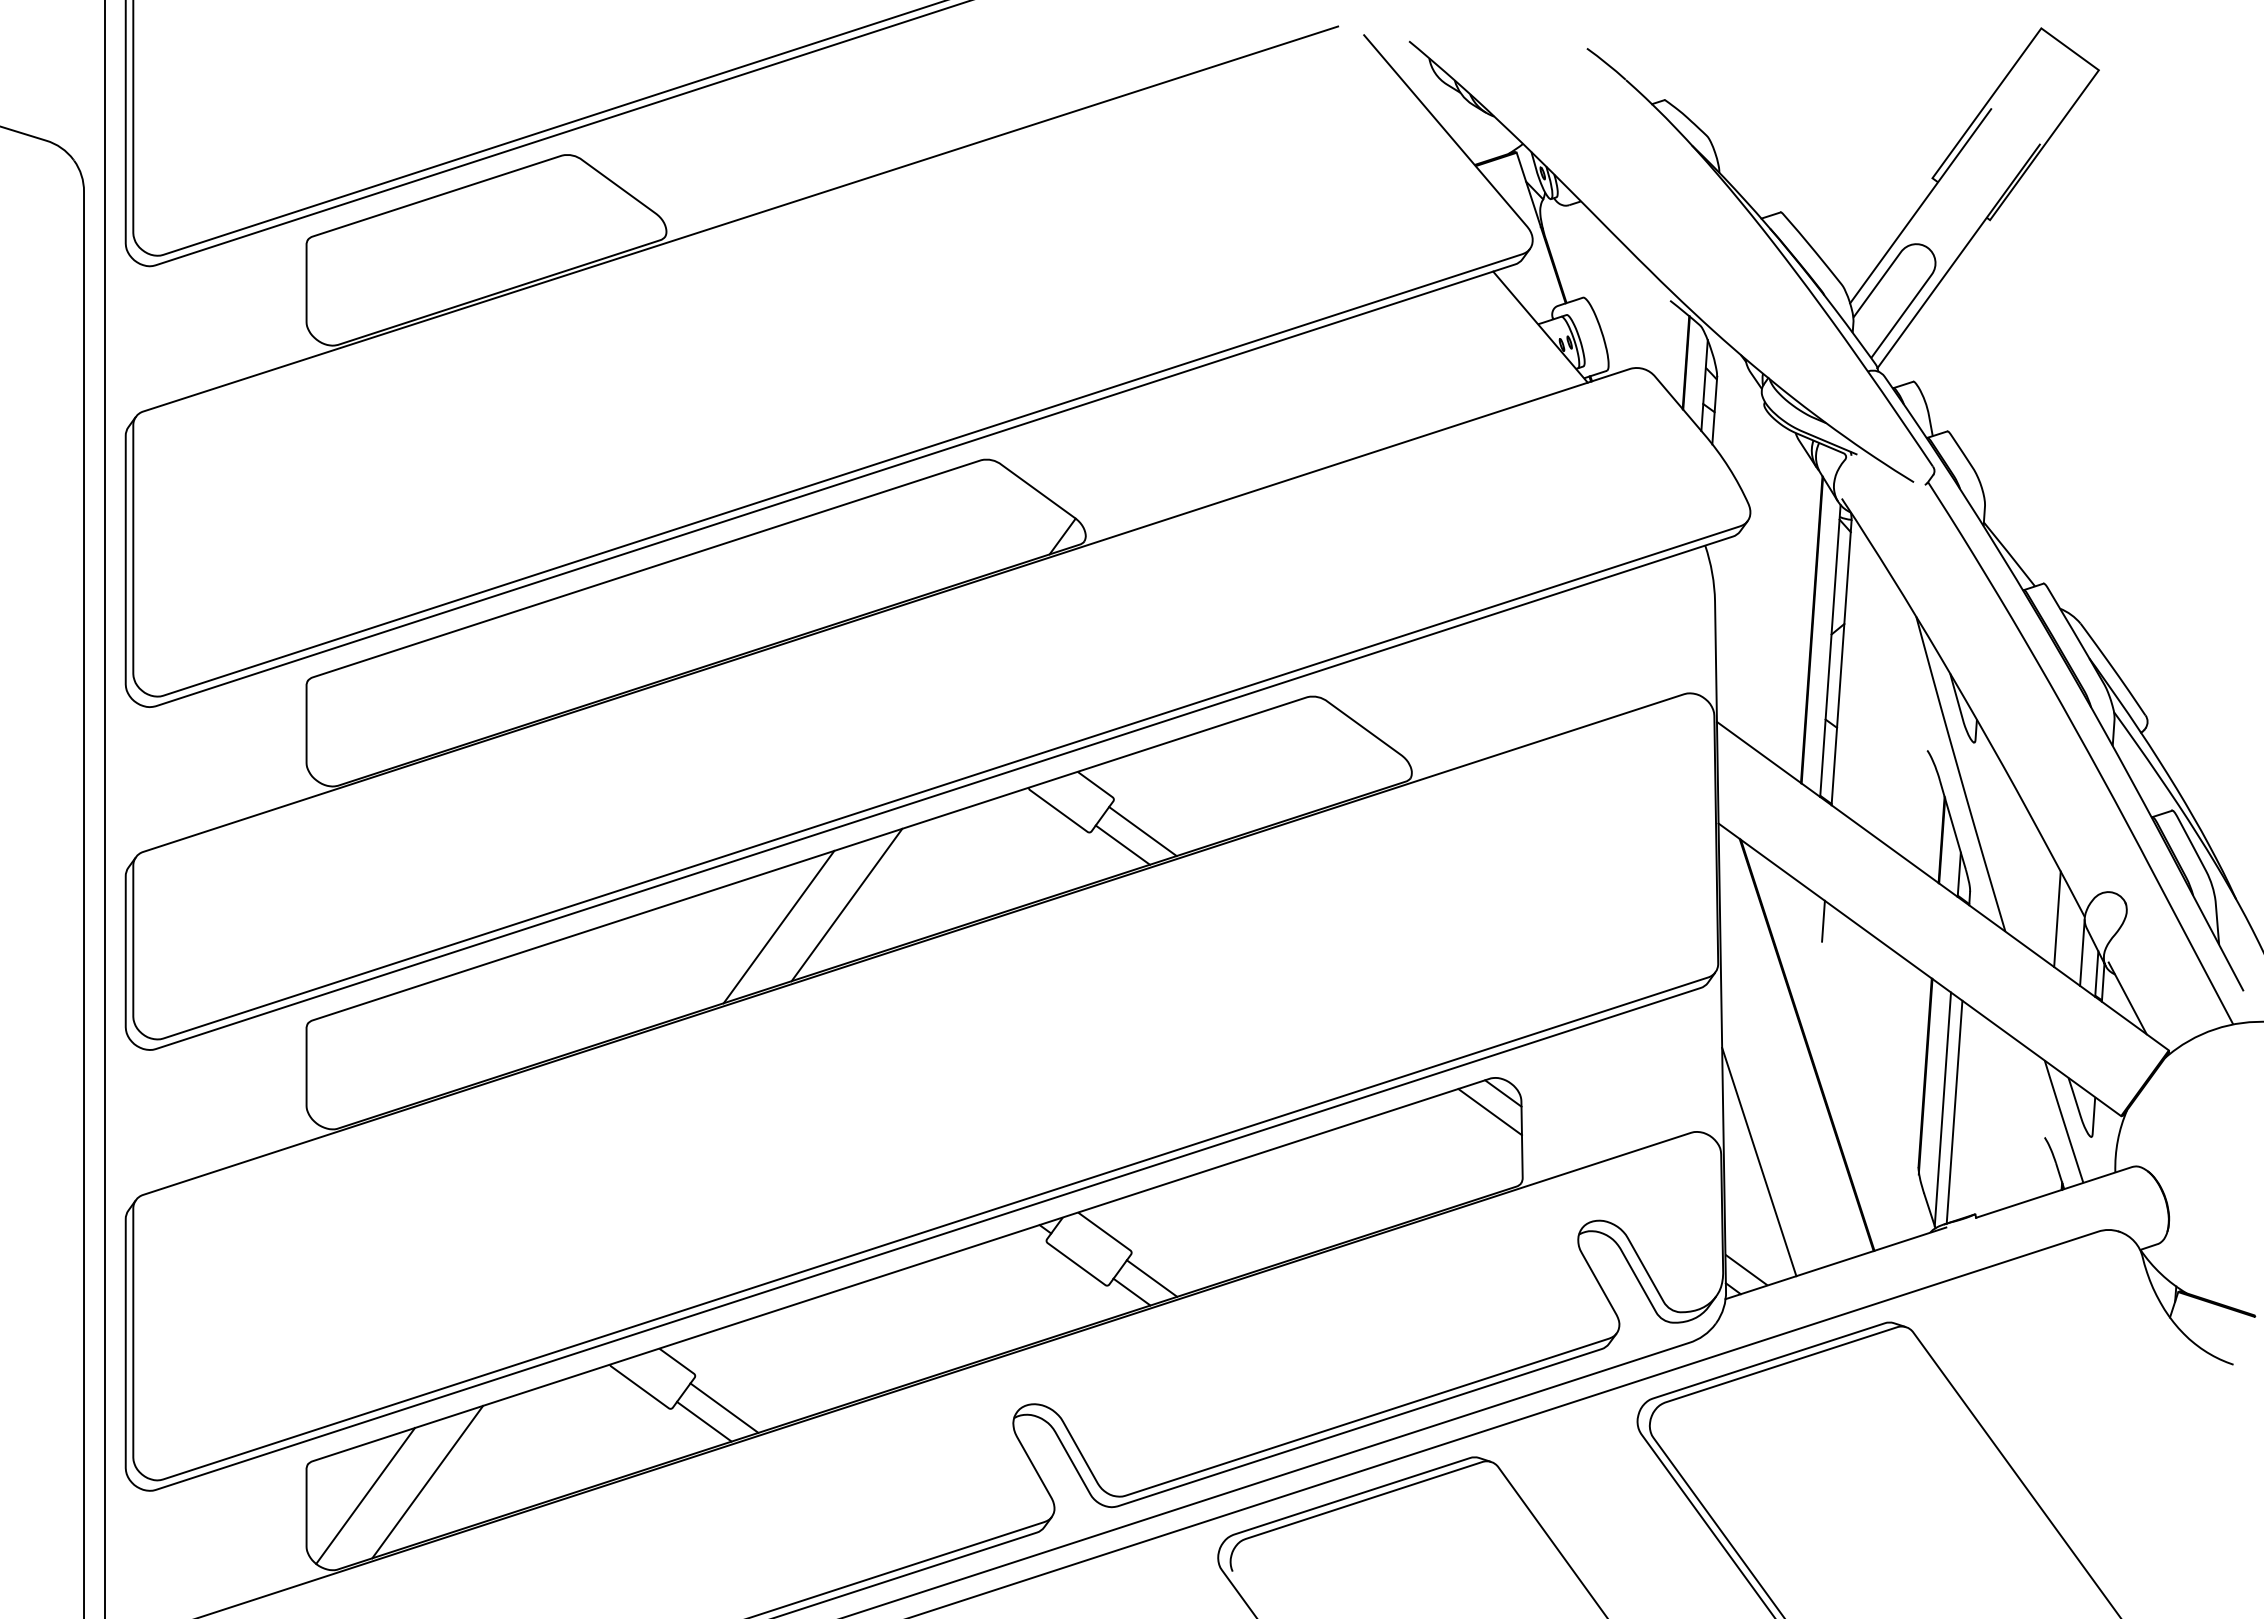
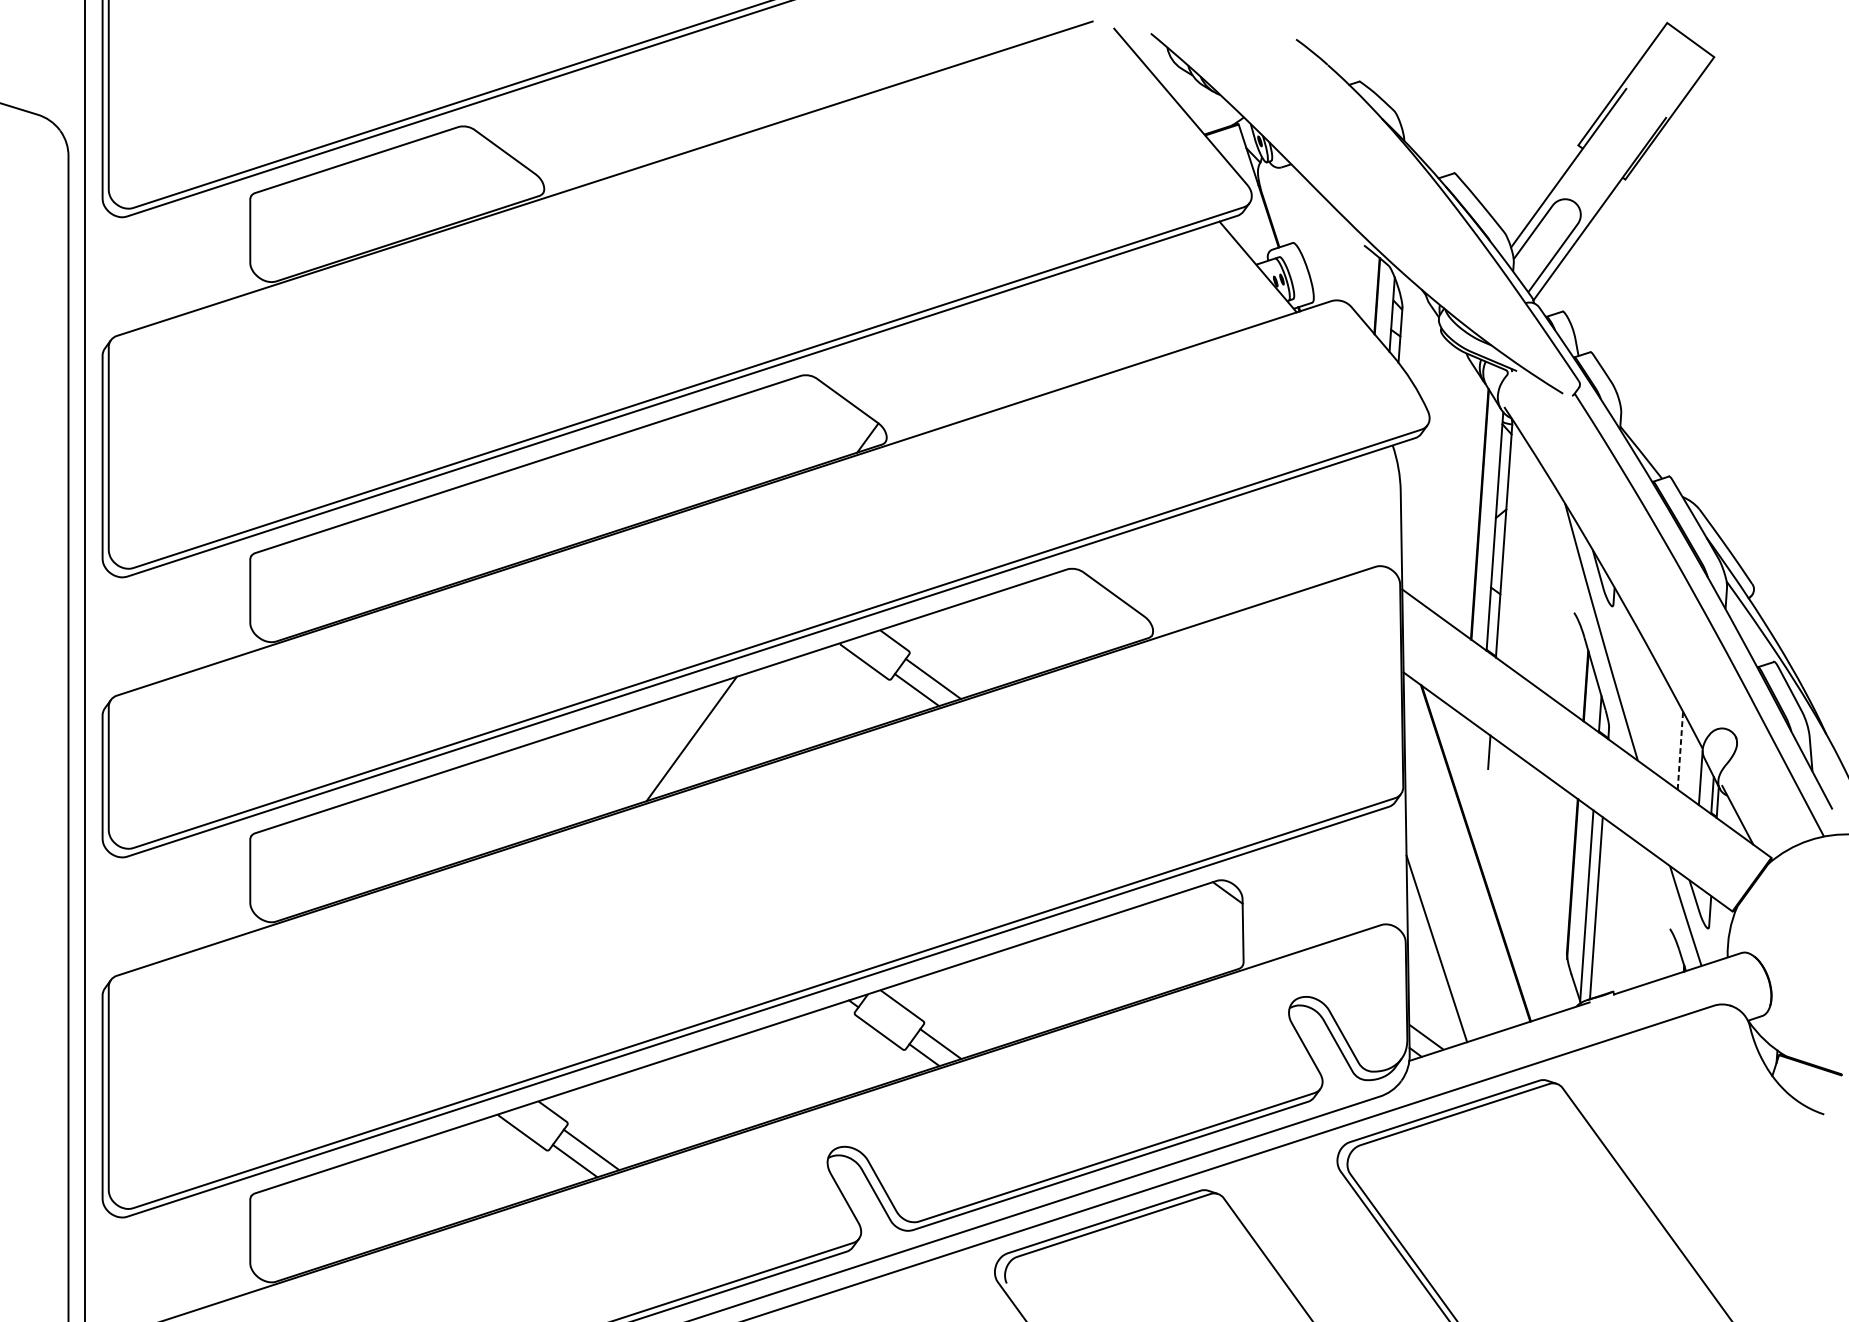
line: (2057, 919) -> (1680, 750), solid -> dashed
line: (778, 926) -> (635, 756), removed
line: (1489, 1112) -> (1216, 908), removed
line: (427, 1481) -> (349, 1209), removed
line: (365, 1495) -> (298, 1221), removed

